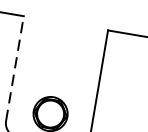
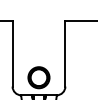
line: (14, 68) -> (12, 53), dashed -> solid

